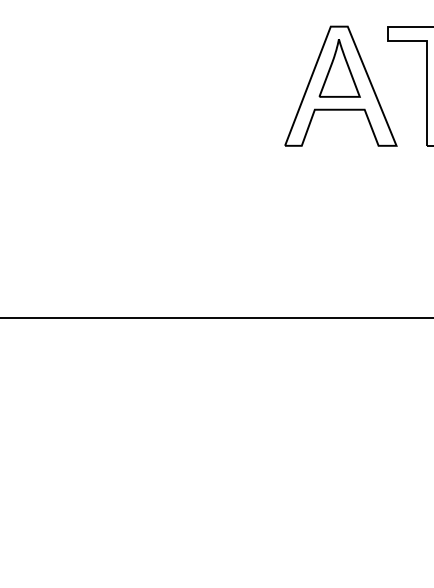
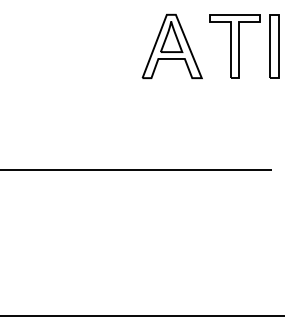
part: (339, 84) -> (171, 45), moved

